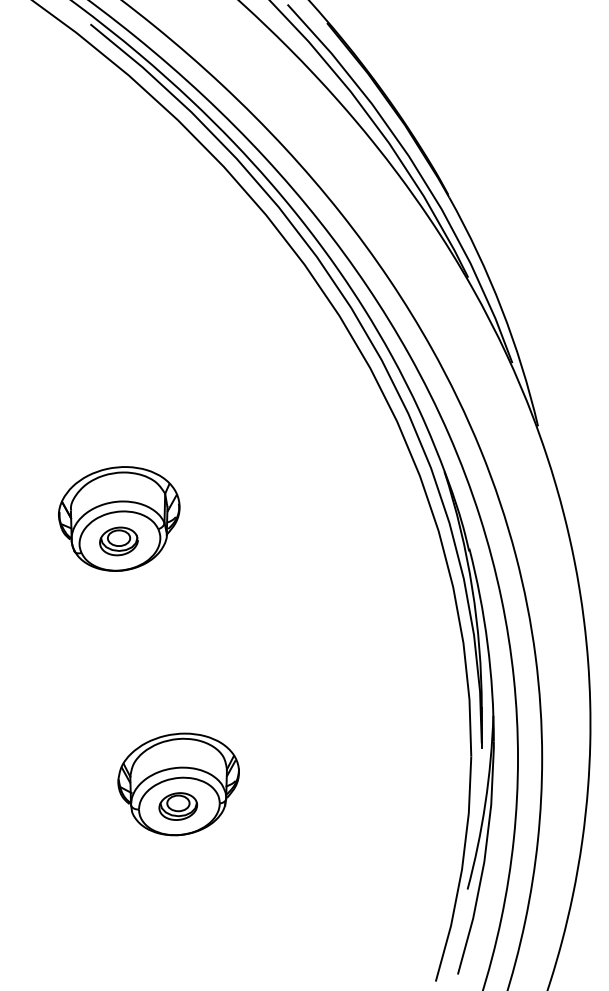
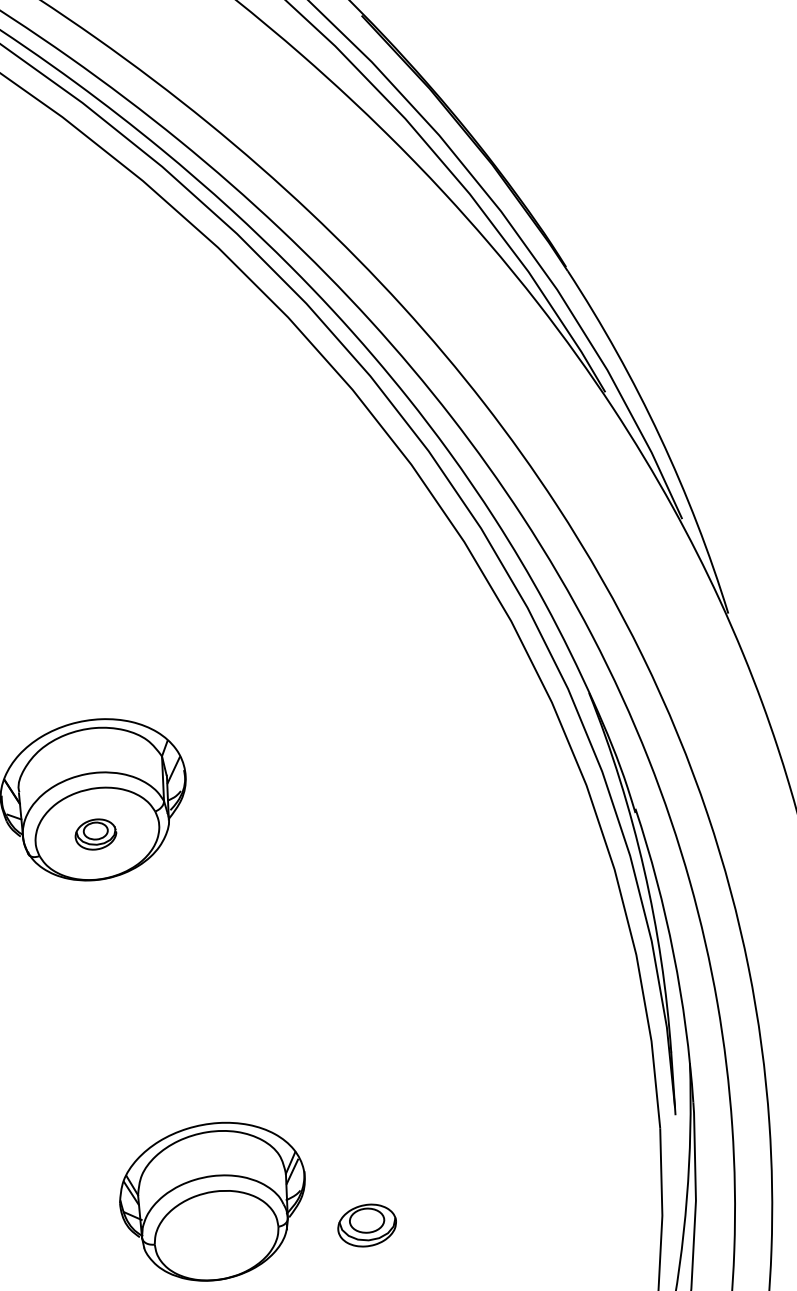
part: (118, 541) -> (95, 834), size x0.7
part: (178, 806) -> (367, 1225), moved

